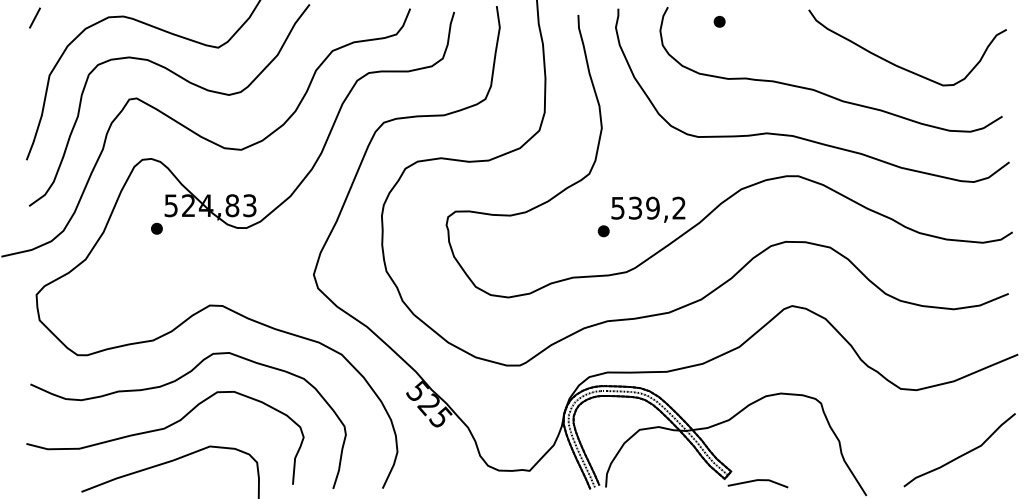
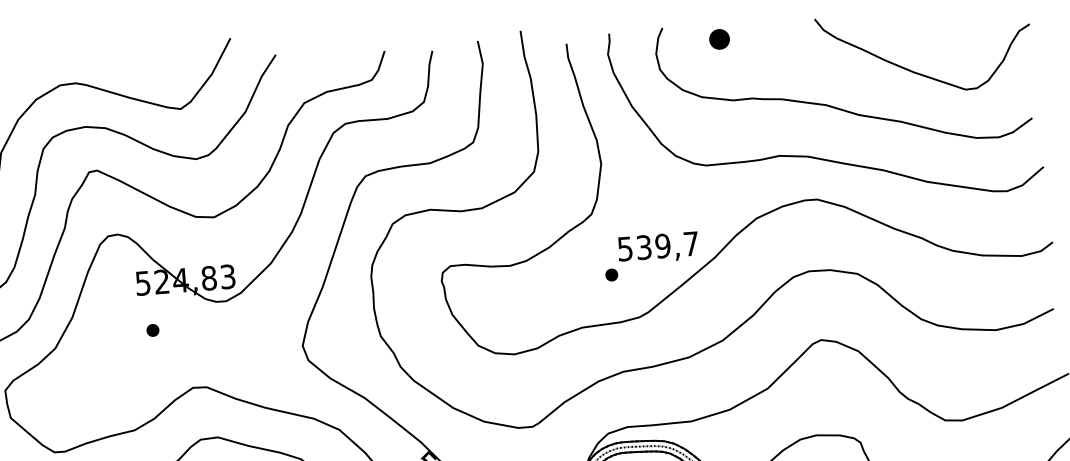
part: (719, 21) -> (719, 39), size x1.6
text: (678, 207) -> (690, 243), 539,2 -> 539,7
part: (156, 228) -> (152, 330), moved

